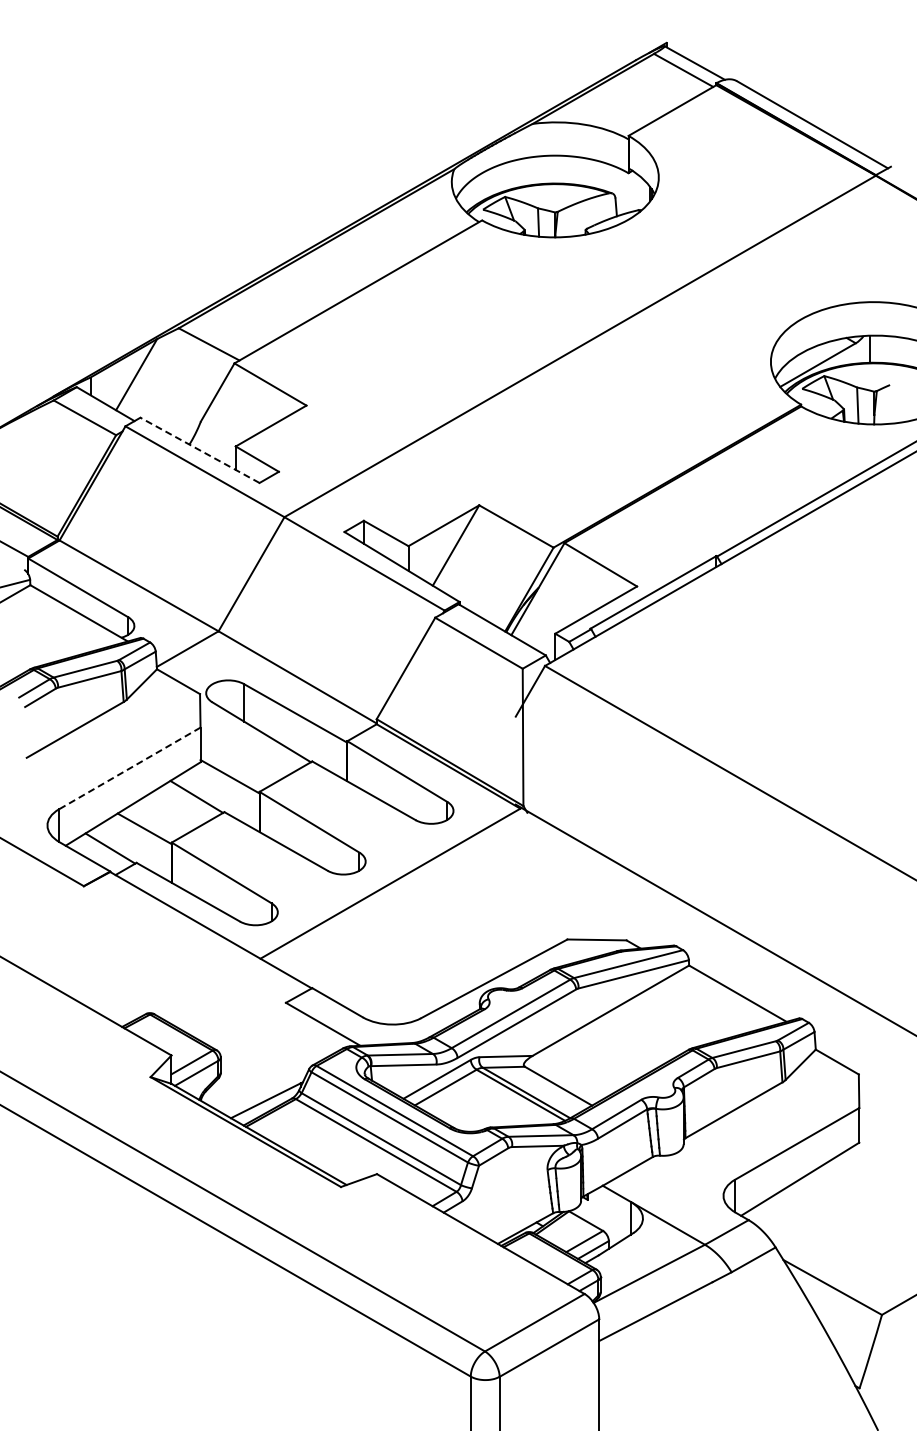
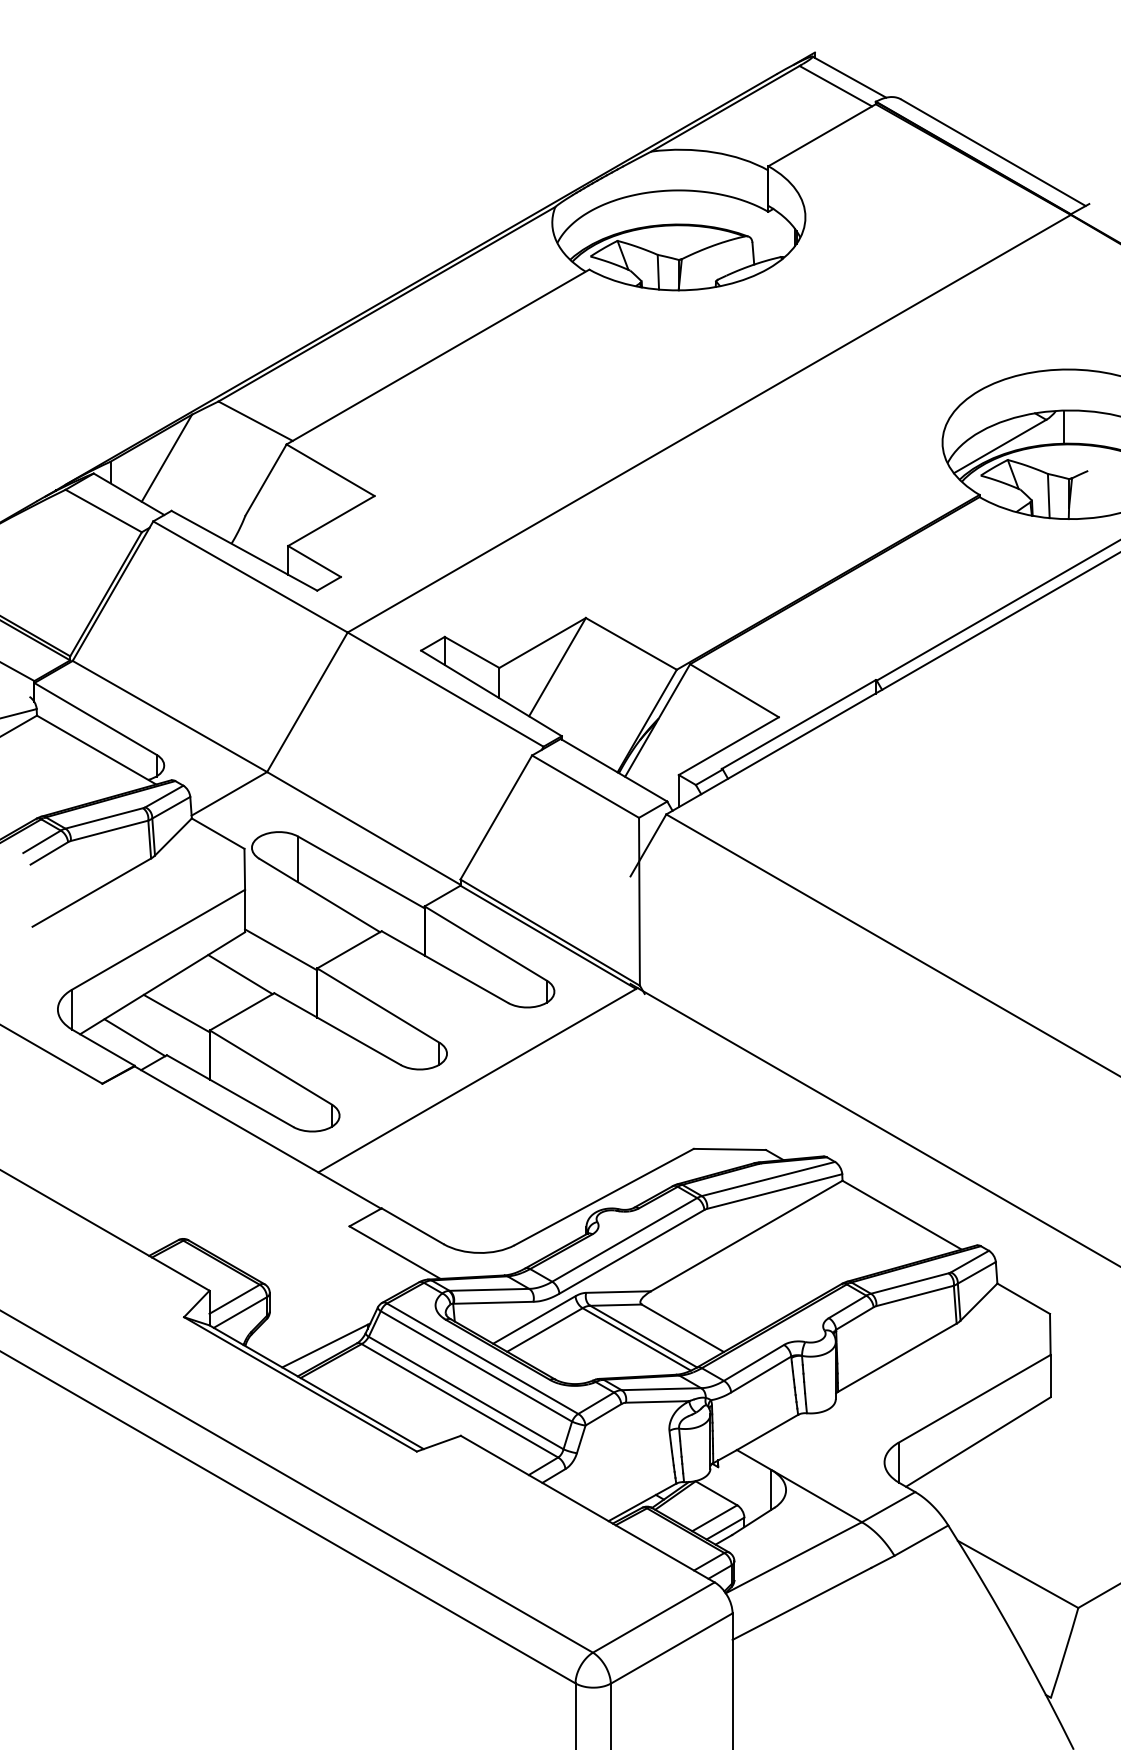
line: (200, 450) -> (245, 550), dashed -> solid
line: (129, 768) -> (158, 939), dashed -> solid

